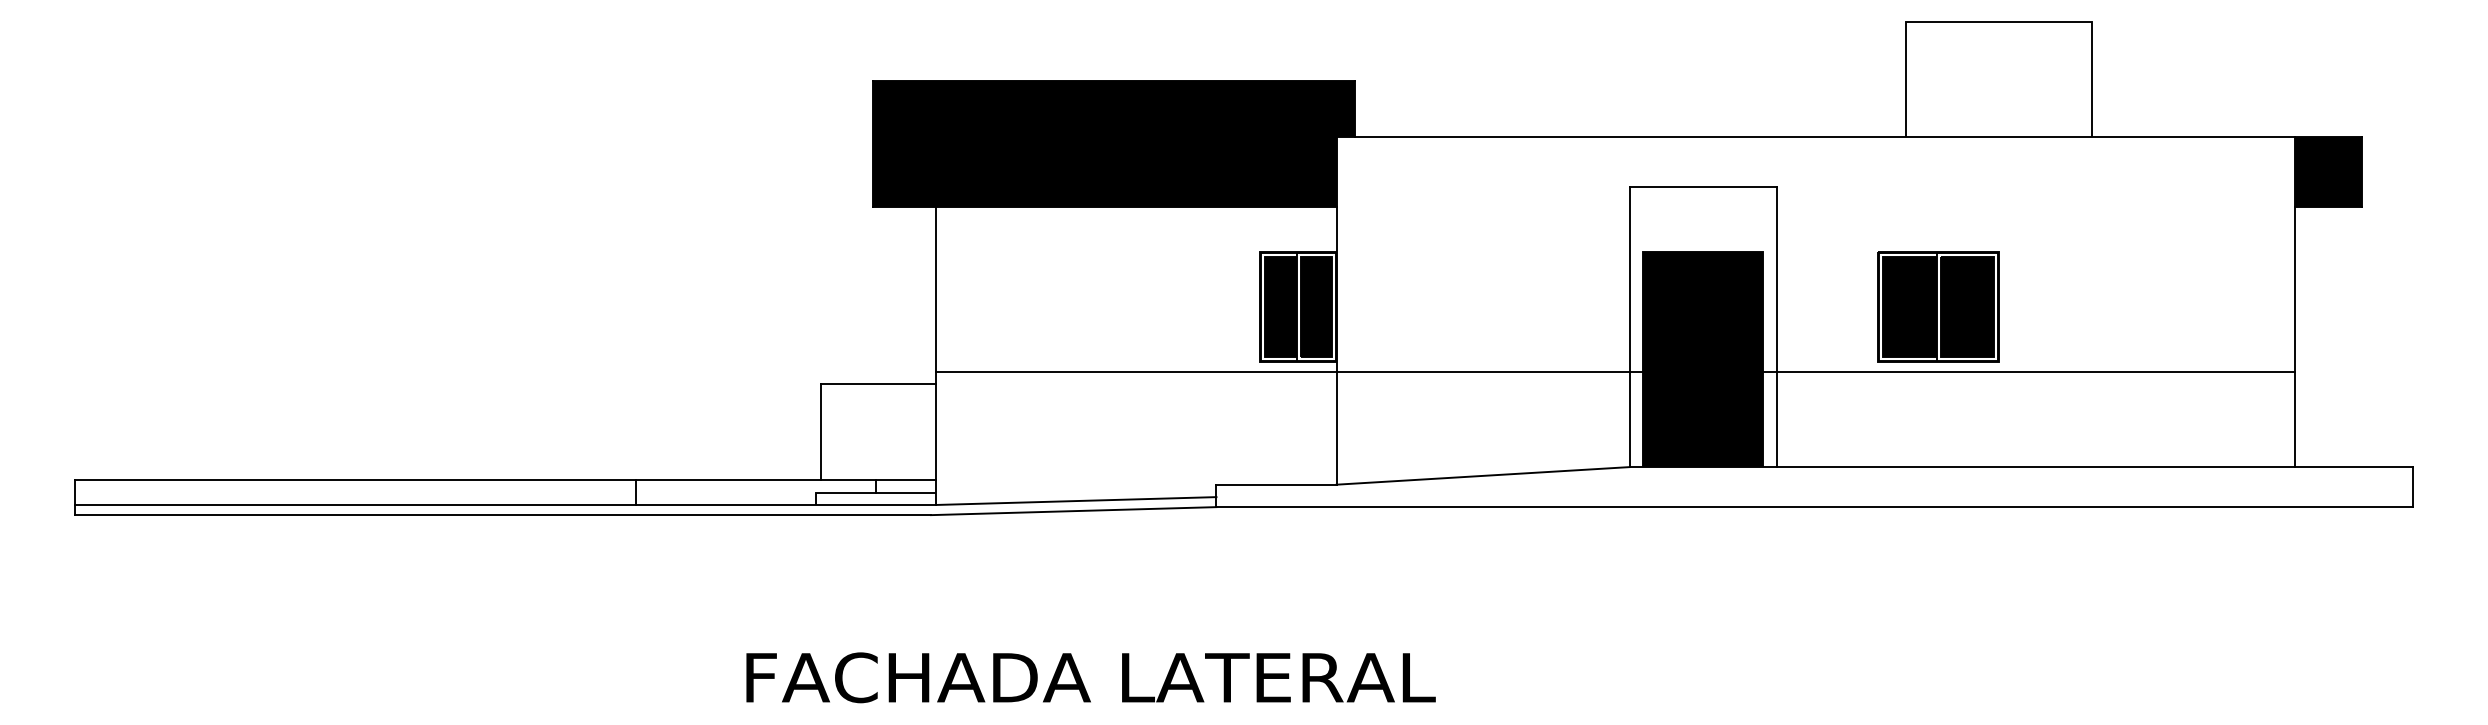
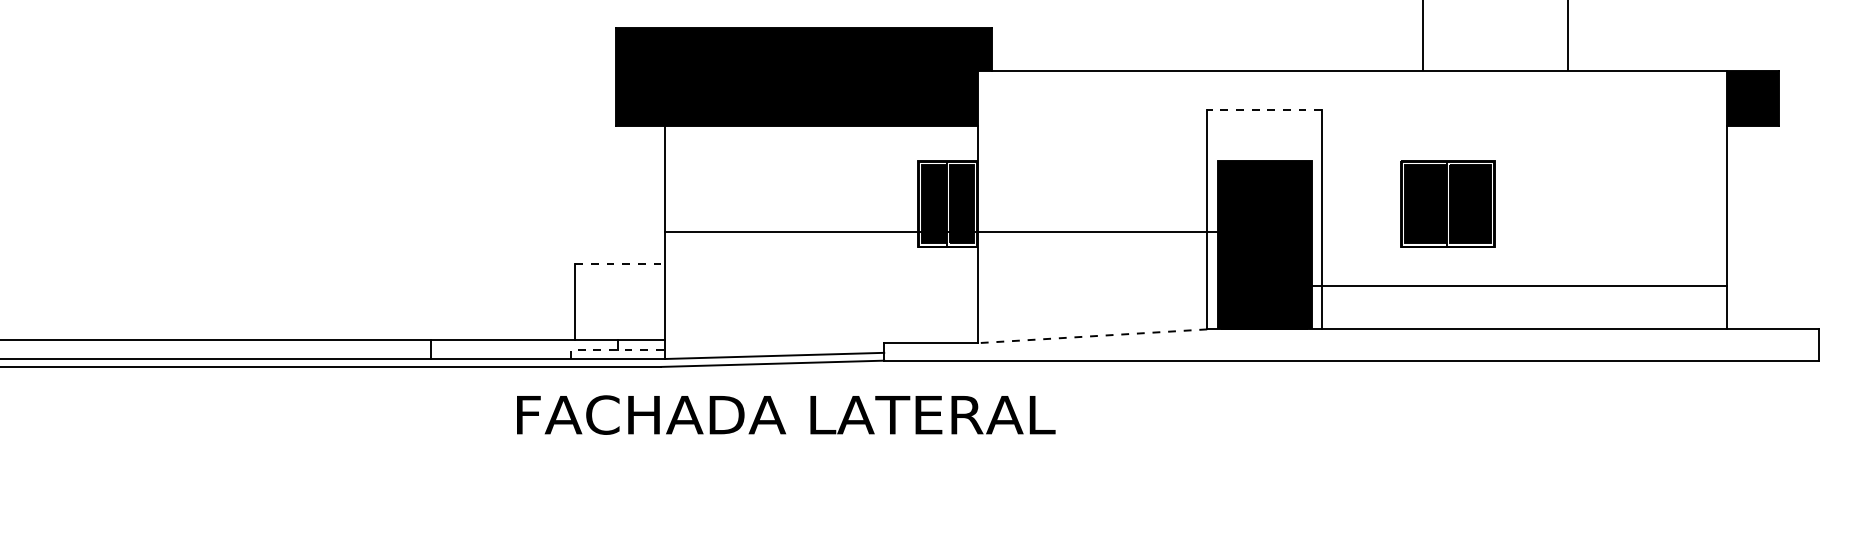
line: (1703, 186) -> (1264, 110), solid -> dashed
line: (1289, 372) -> (941, 232), moved
line: (2029, 372) -> (1519, 286), moved
line: (878, 384) -> (620, 264), solid -> dashed
line: (1483, 475) -> (1092, 335), solid -> dashed
line: (869, 493) -> (613, 350), solid -> dashed
text: (1090, 677) -> (785, 414), moved

